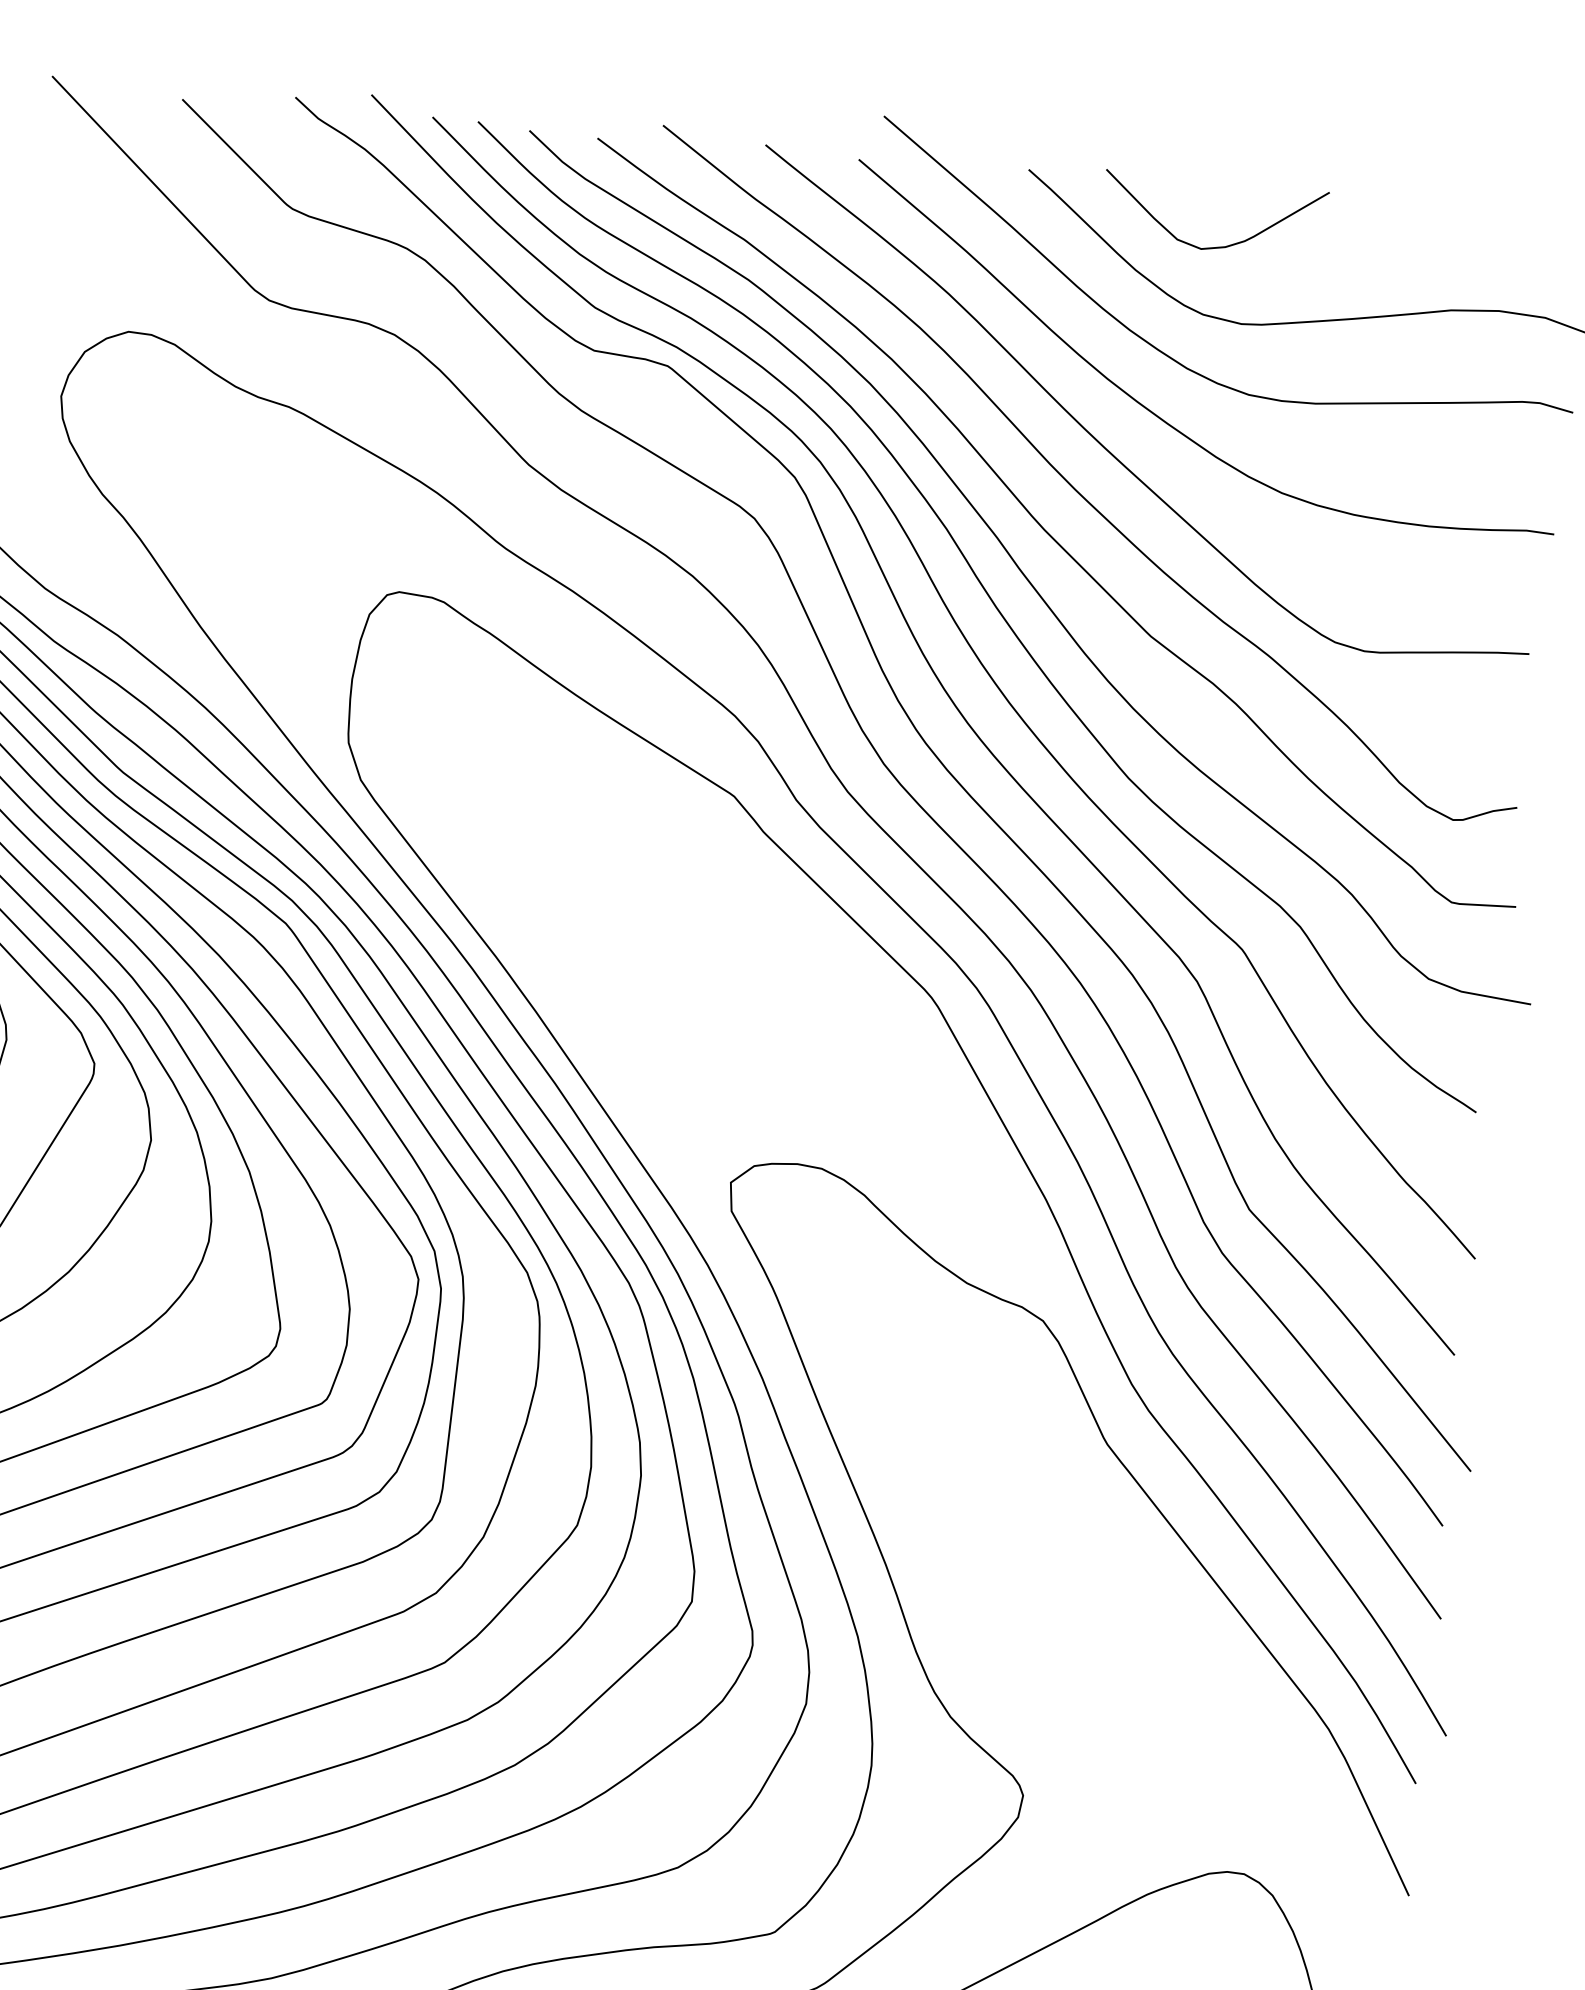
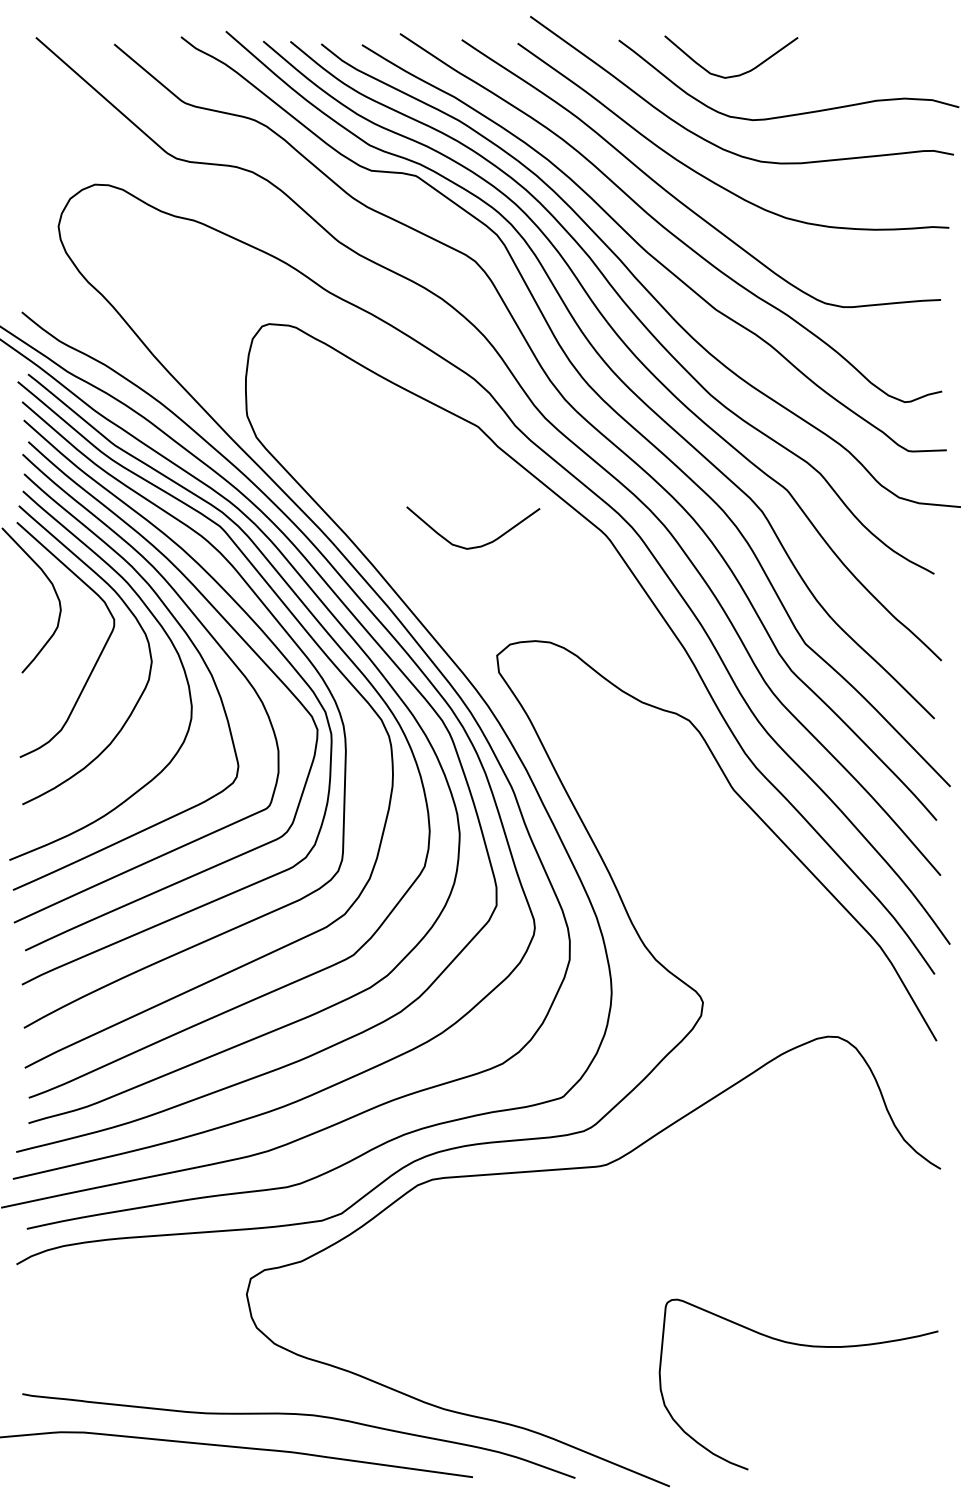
curve: (718, 995) -> (479, 545), added

